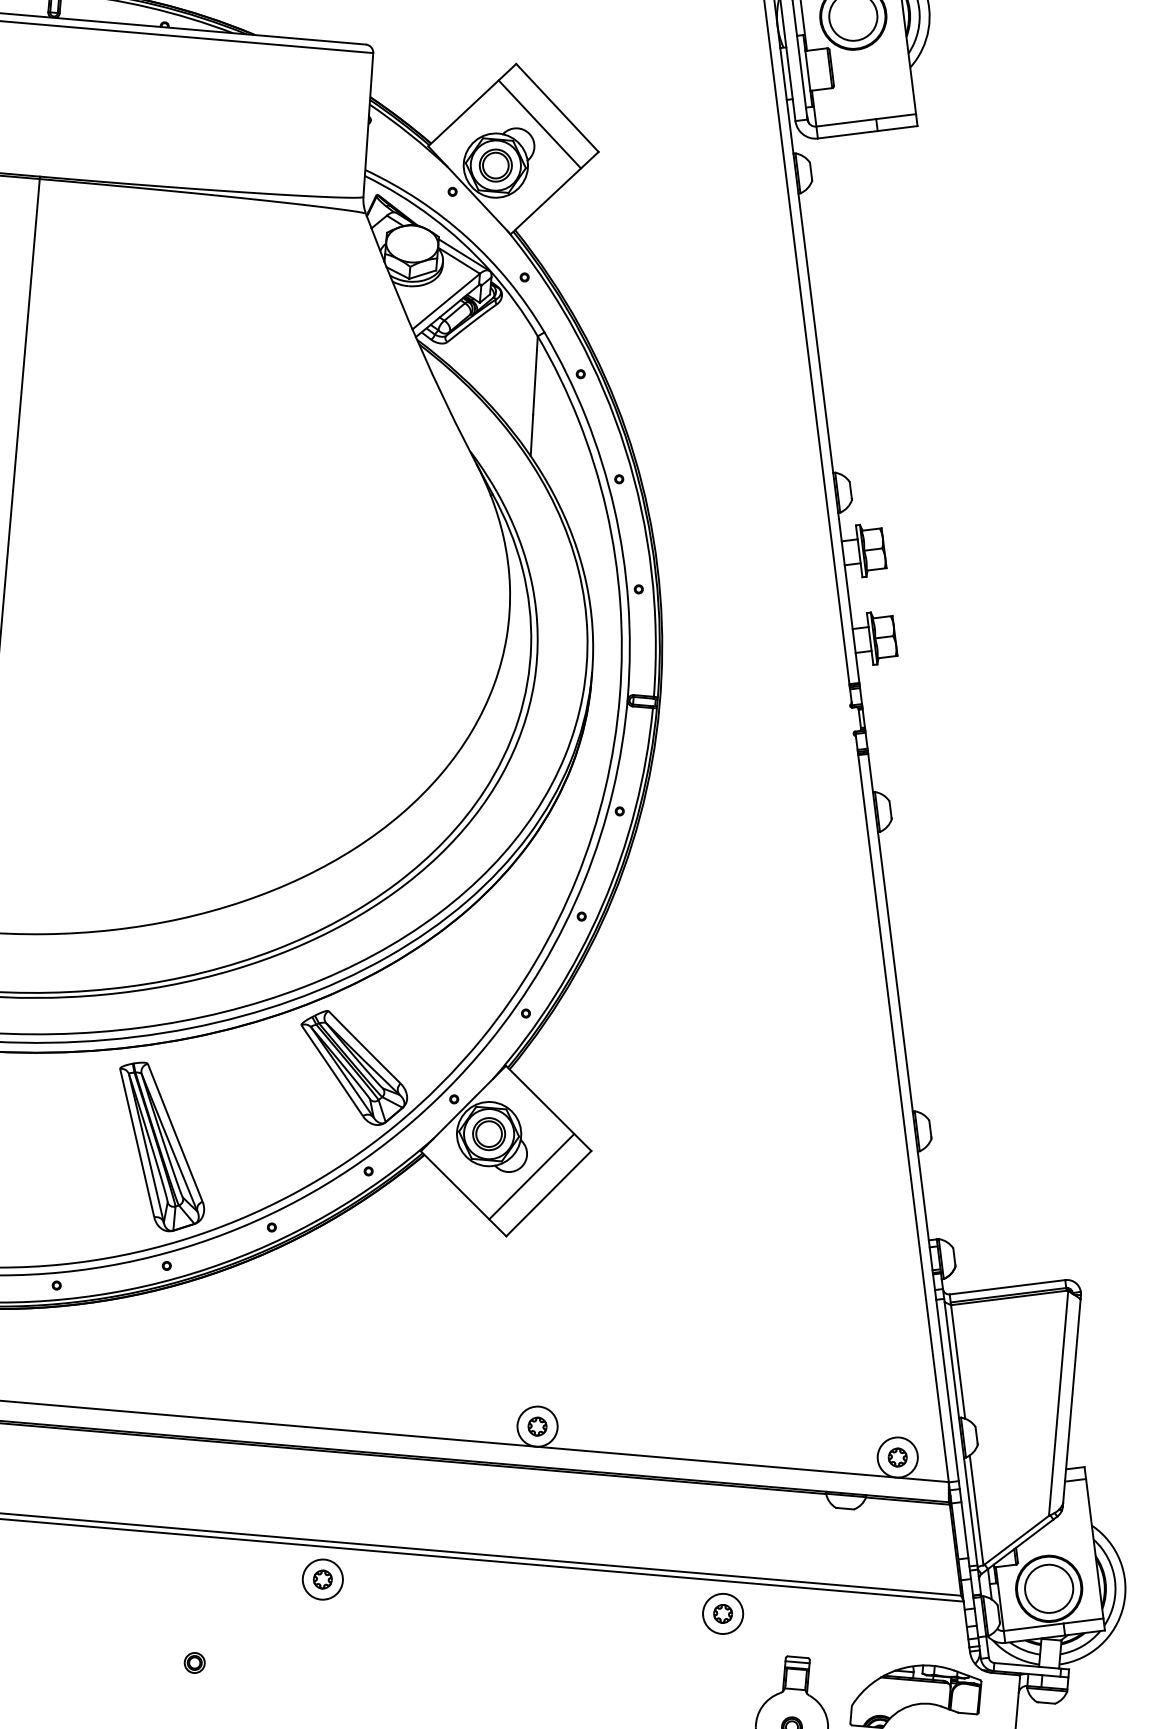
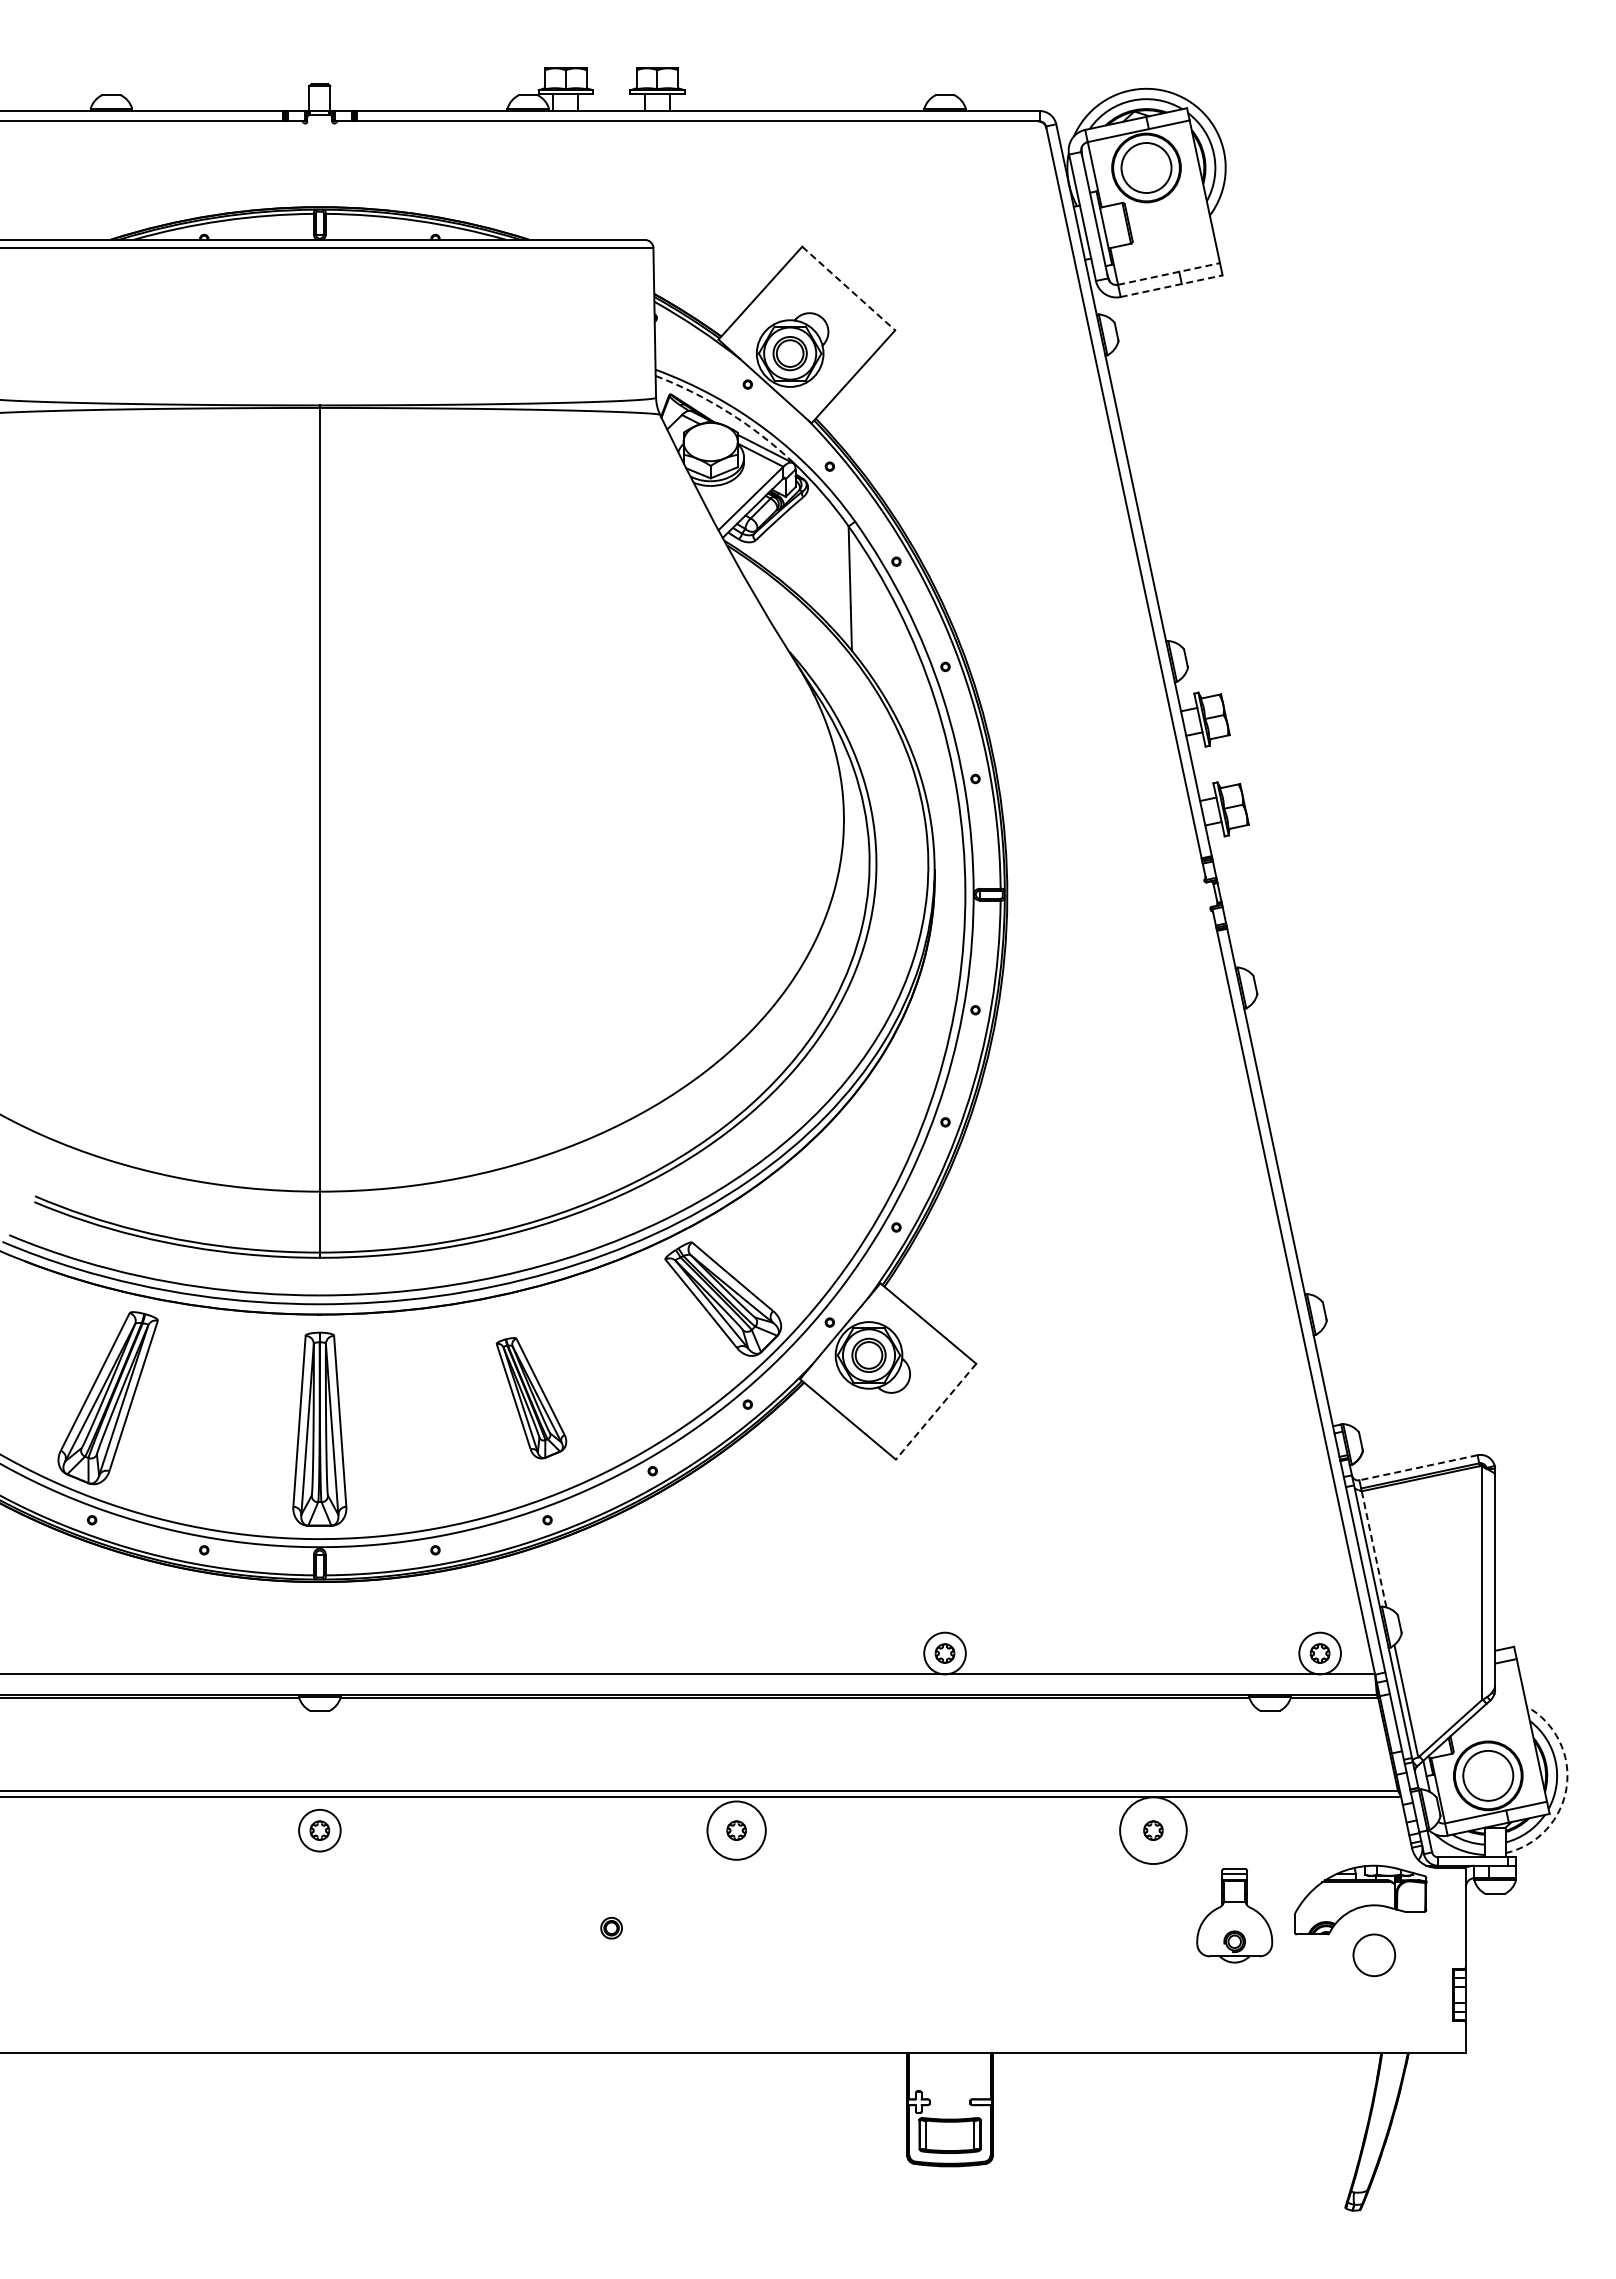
line: (557, 107) -> (848, 288), solid -> dashed
line: (866, 119) -> (1169, 273), solid -> dashed
line: (539, 123) -> (831, 306), removed
line: (868, 132) -> (1172, 286), solid -> dashed
arc: (431, 217) -> (728, 412), solid -> dashed
part: (161, 1147) -> (531, 1398), size x0.7
line: (531, 1176) -> (916, 1395), removed
line: (549, 1193) -> (936, 1411), solid -> dashed
line: (1007, 1286) -> (1418, 1467), solid -> dashed
line: (958, 1362) -> (1374, 1549), solid -> dashed
circle: (322, 1579) -> (736, 1830), size x1.4
arc: (1123, 1606) -> (1566, 1787), solid -> dashed
circle: (723, 1613) -> (1153, 1830), size x1.6

